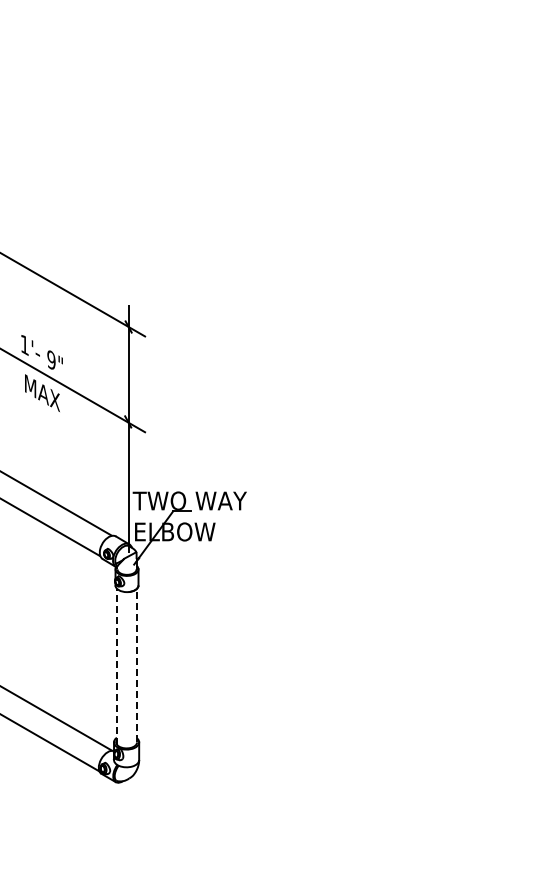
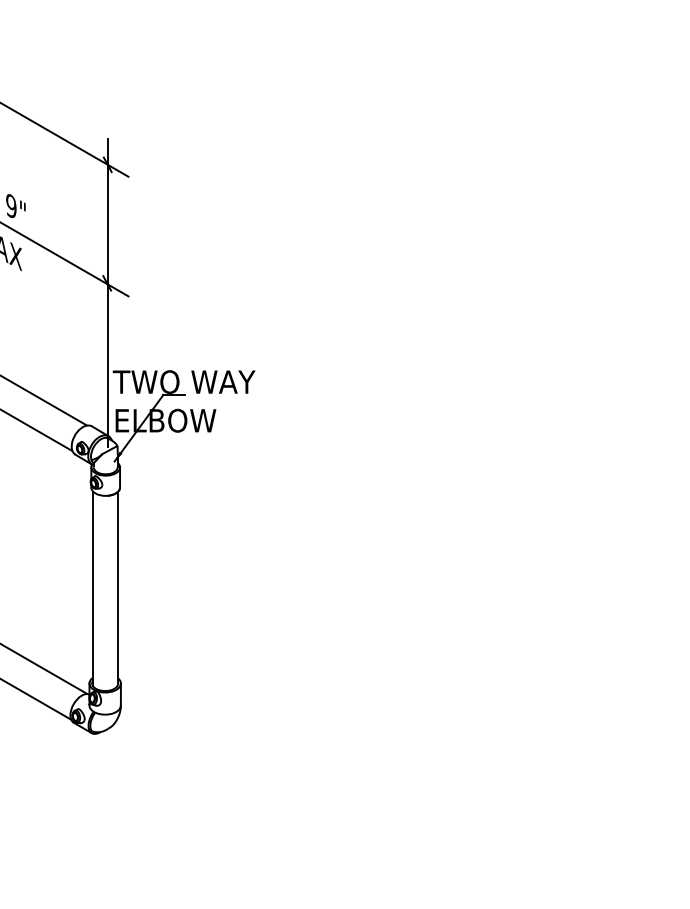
line: (137, 665) -> (118, 587), dashed -> solid
line: (116, 666) -> (92, 588), dashed -> solid

